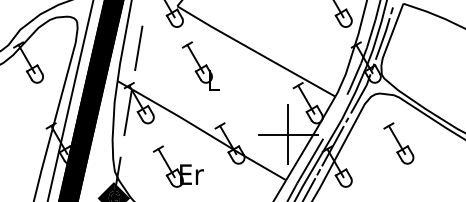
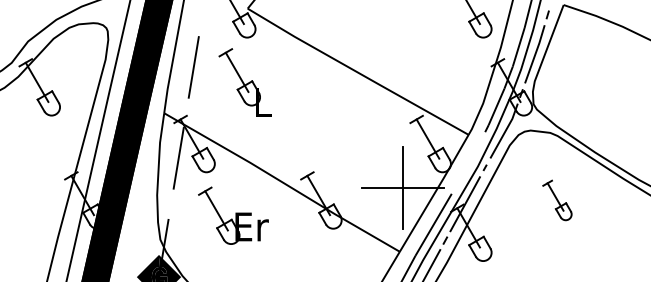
part: (200, 66) -> (244, 82), moved
part: (398, 143) -> (557, 200), size x0.7
part: (178, 166) -> (233, 215), moved

